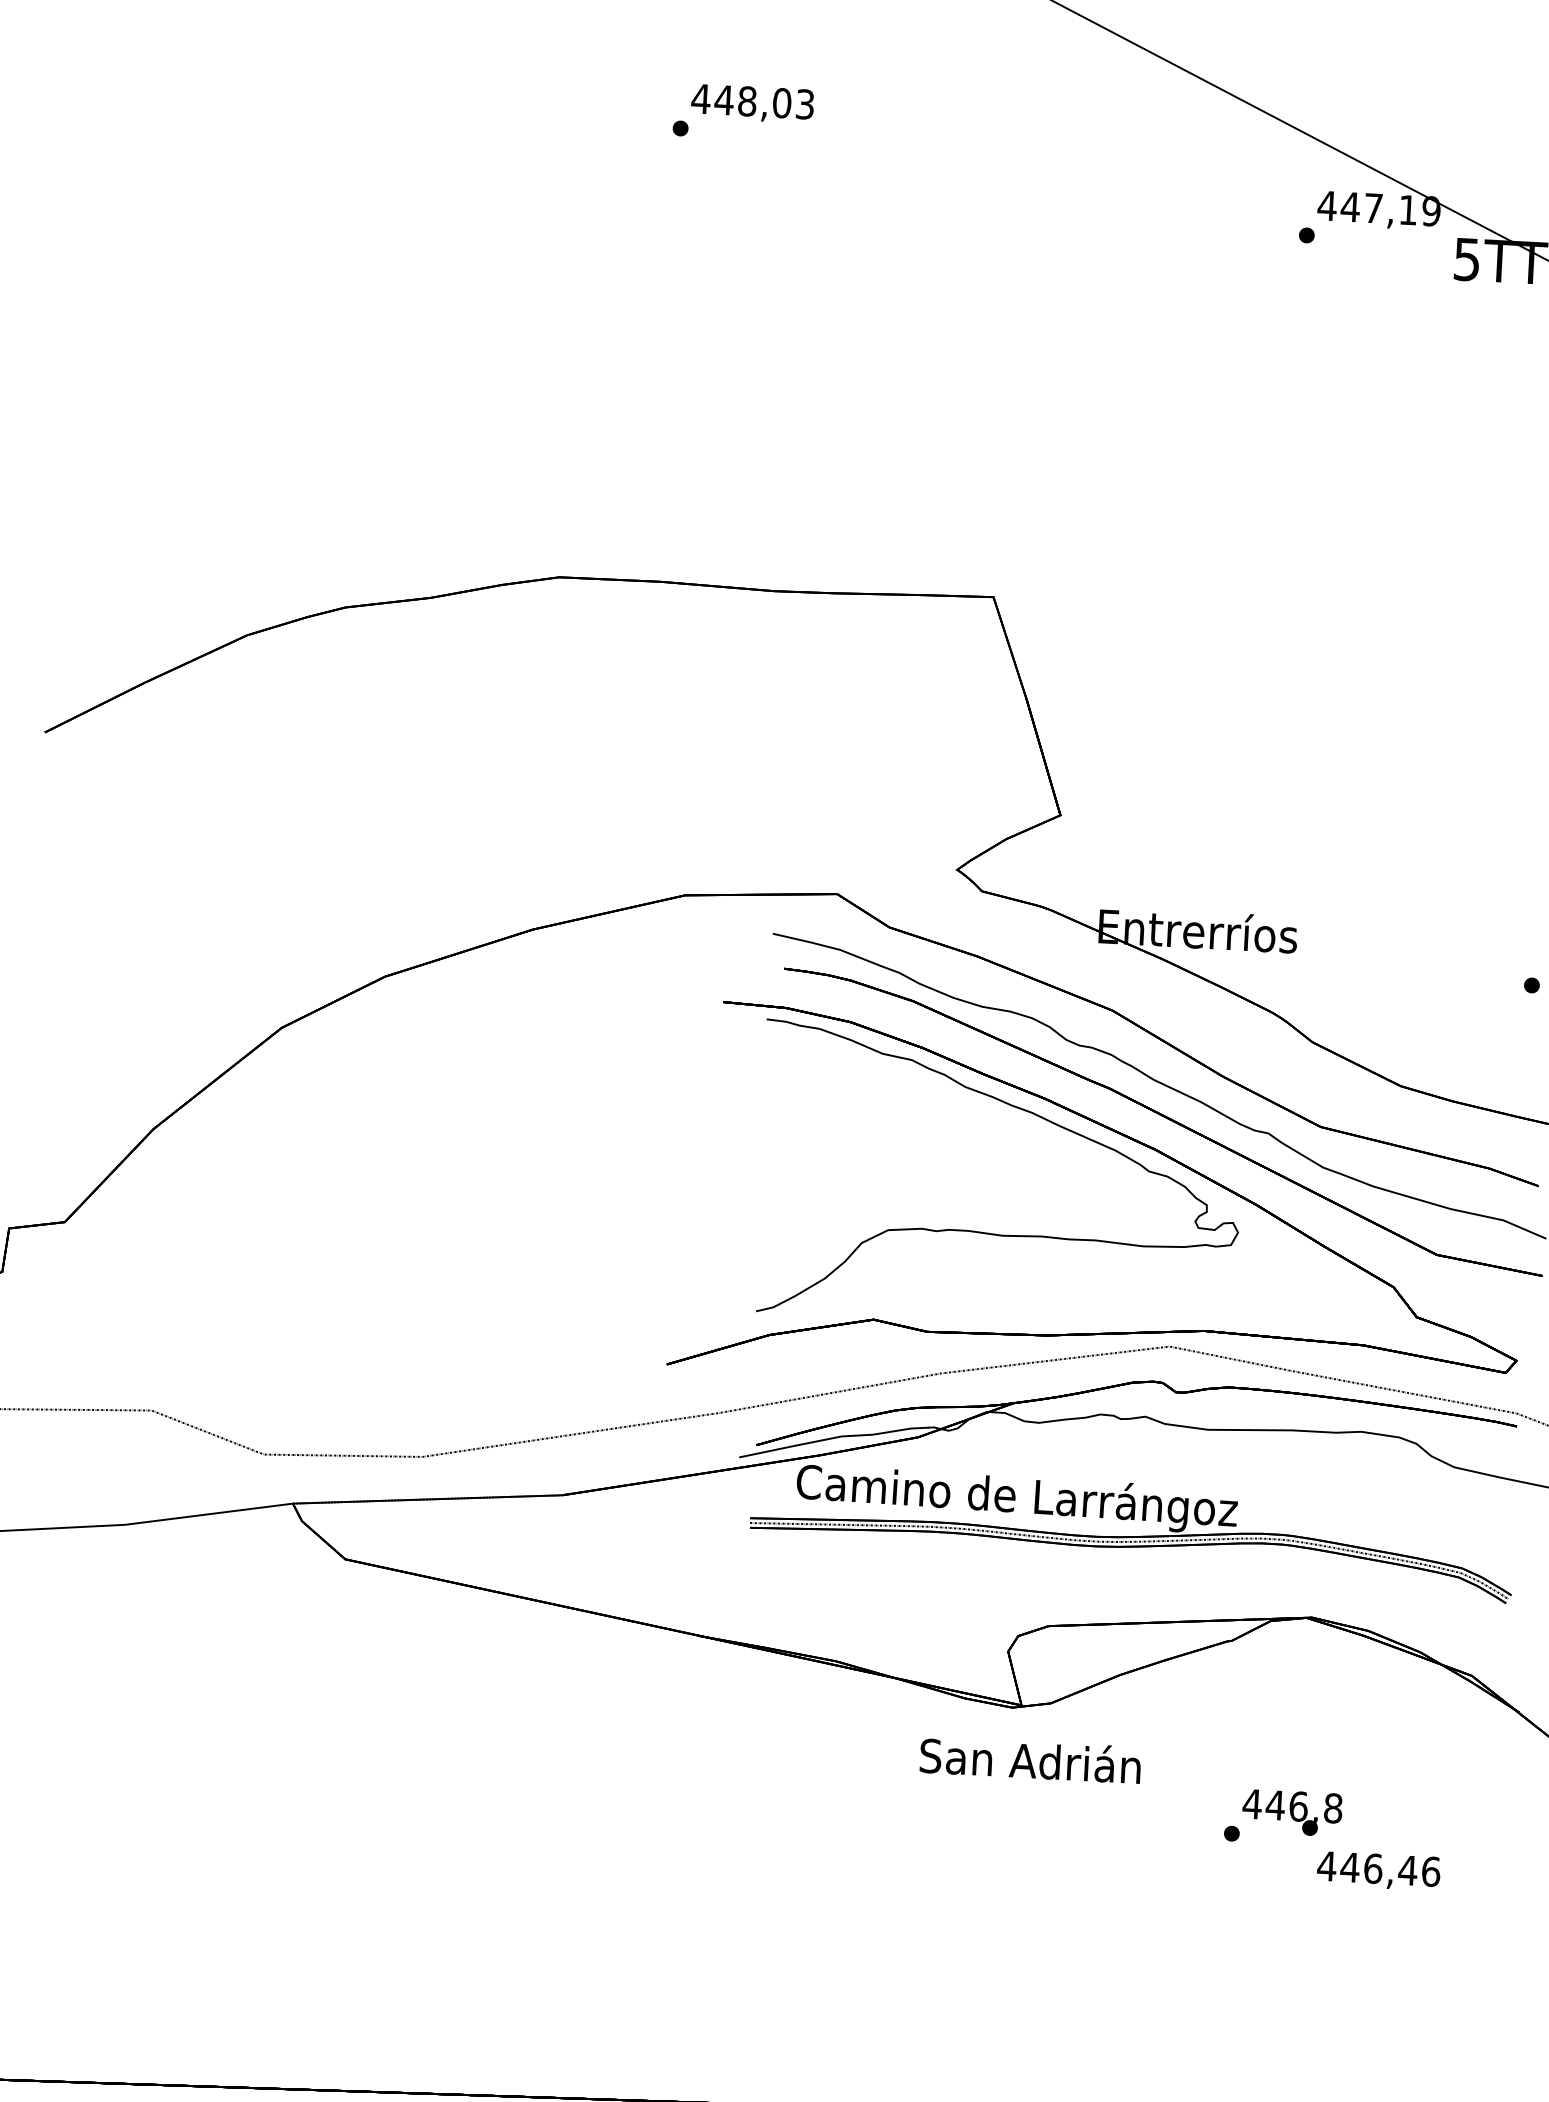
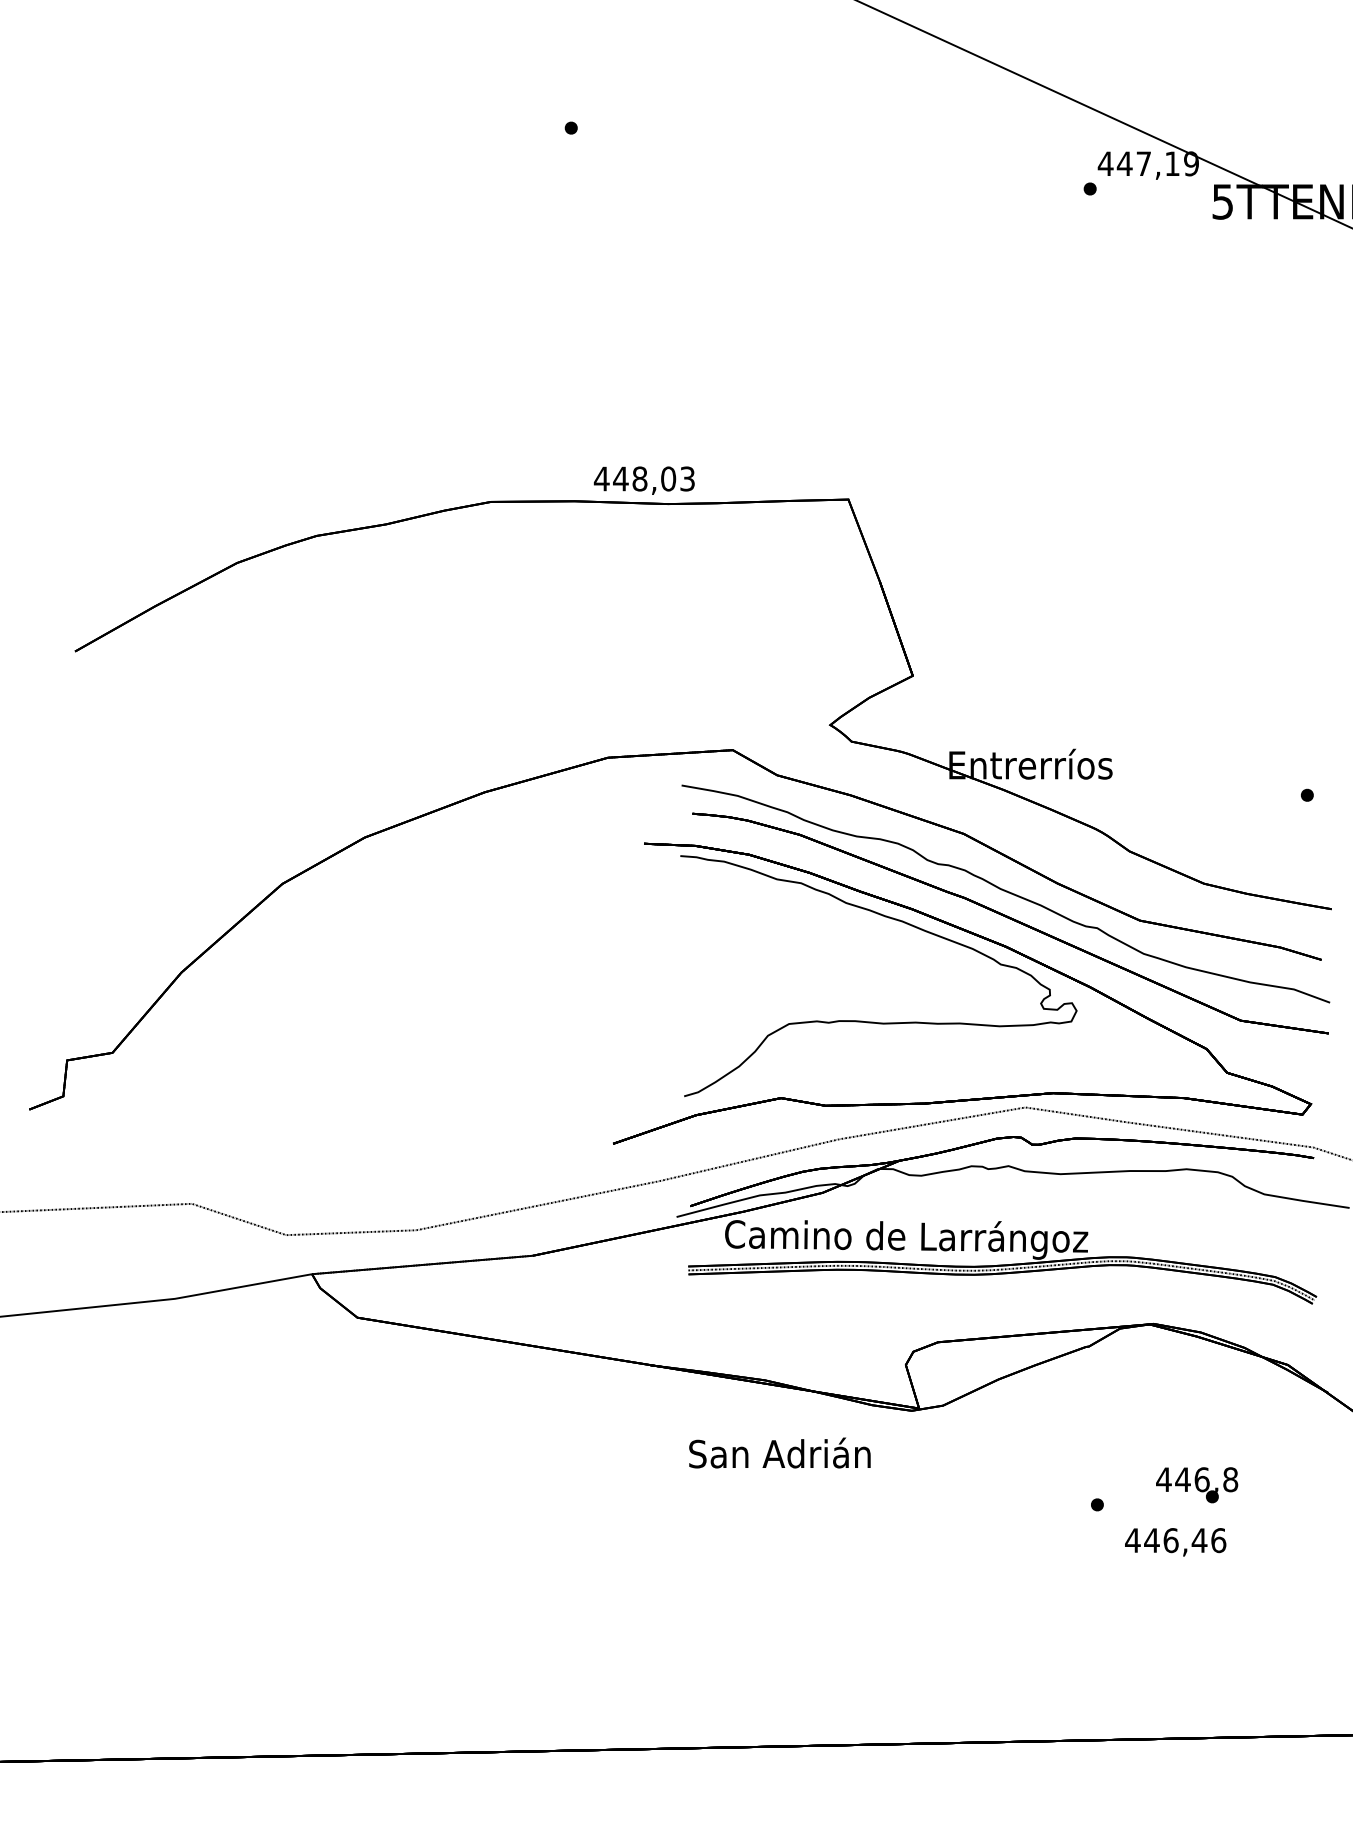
text: (751, 103) -> (643, 480), moved
text: (1030, 1759) -> (779, 1452), moved
text: (1292, 1813) -> (1197, 1485), moved
text: (1378, 1871) -> (1175, 1542), moved

